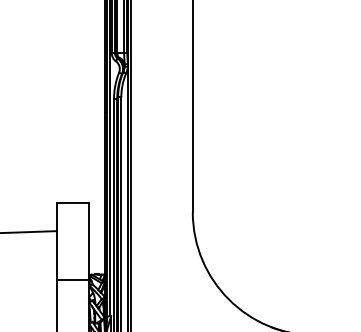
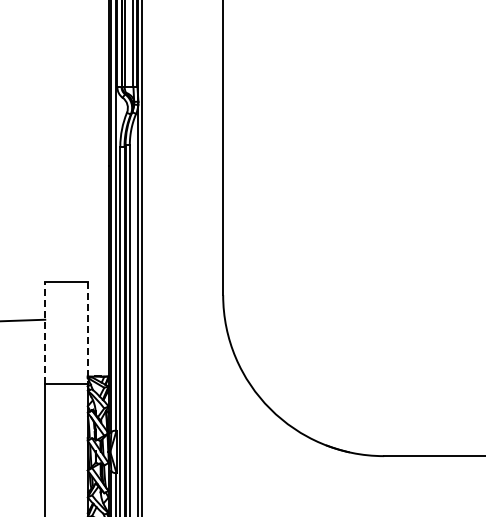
line: (56, 241) -> (45, 333), solid -> dashed
line: (88, 241) -> (87, 333), solid -> dashed

